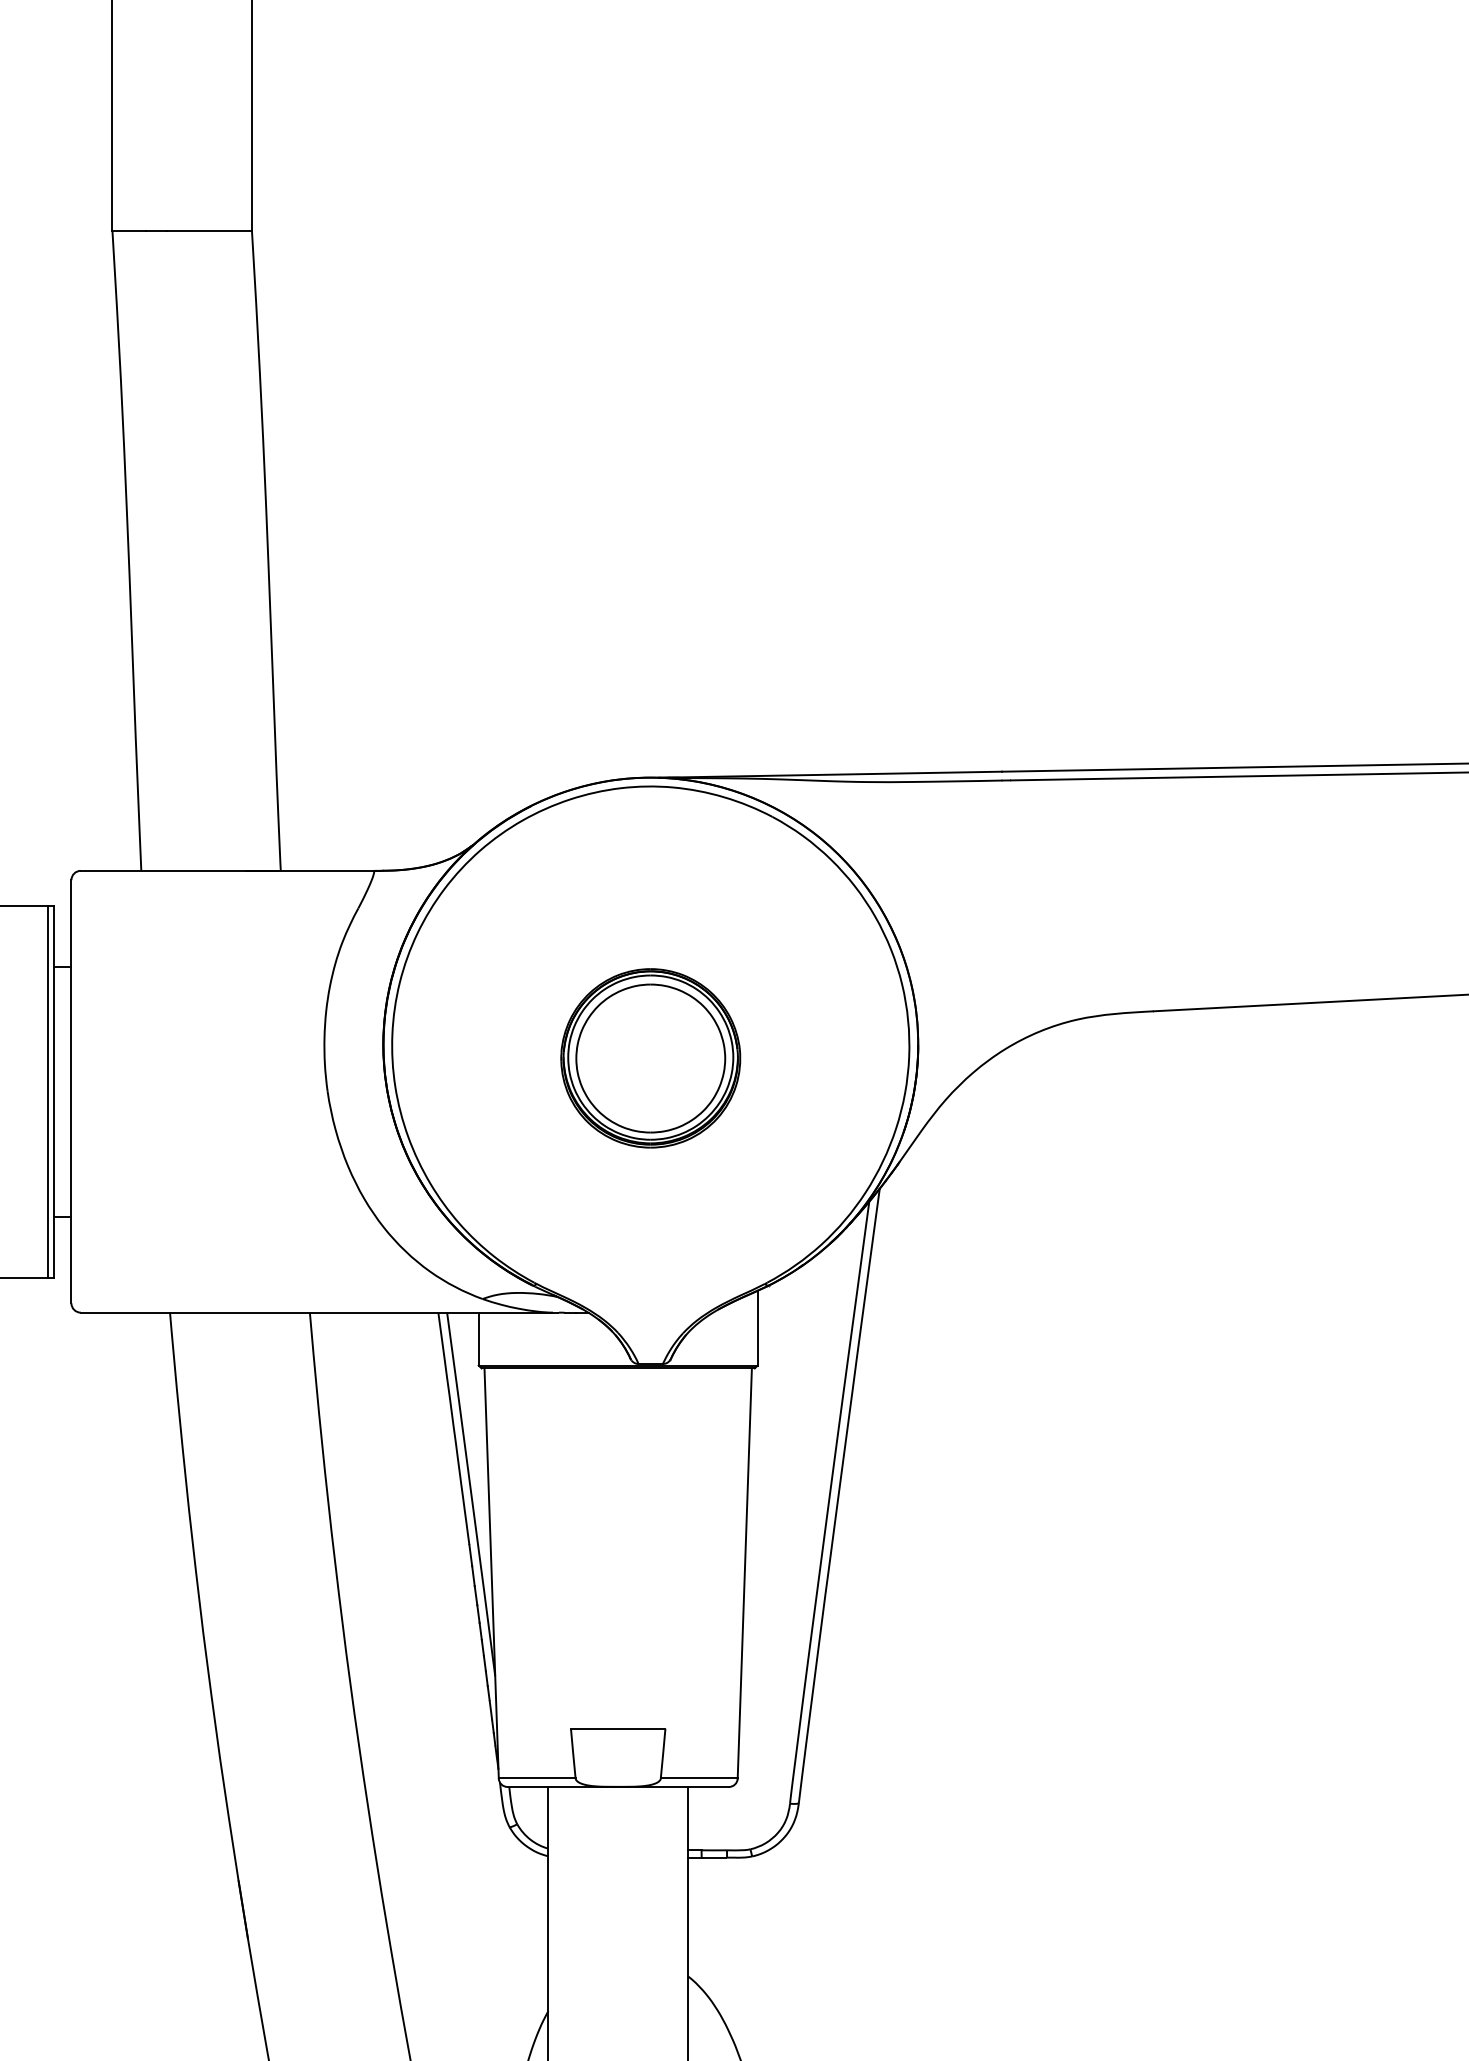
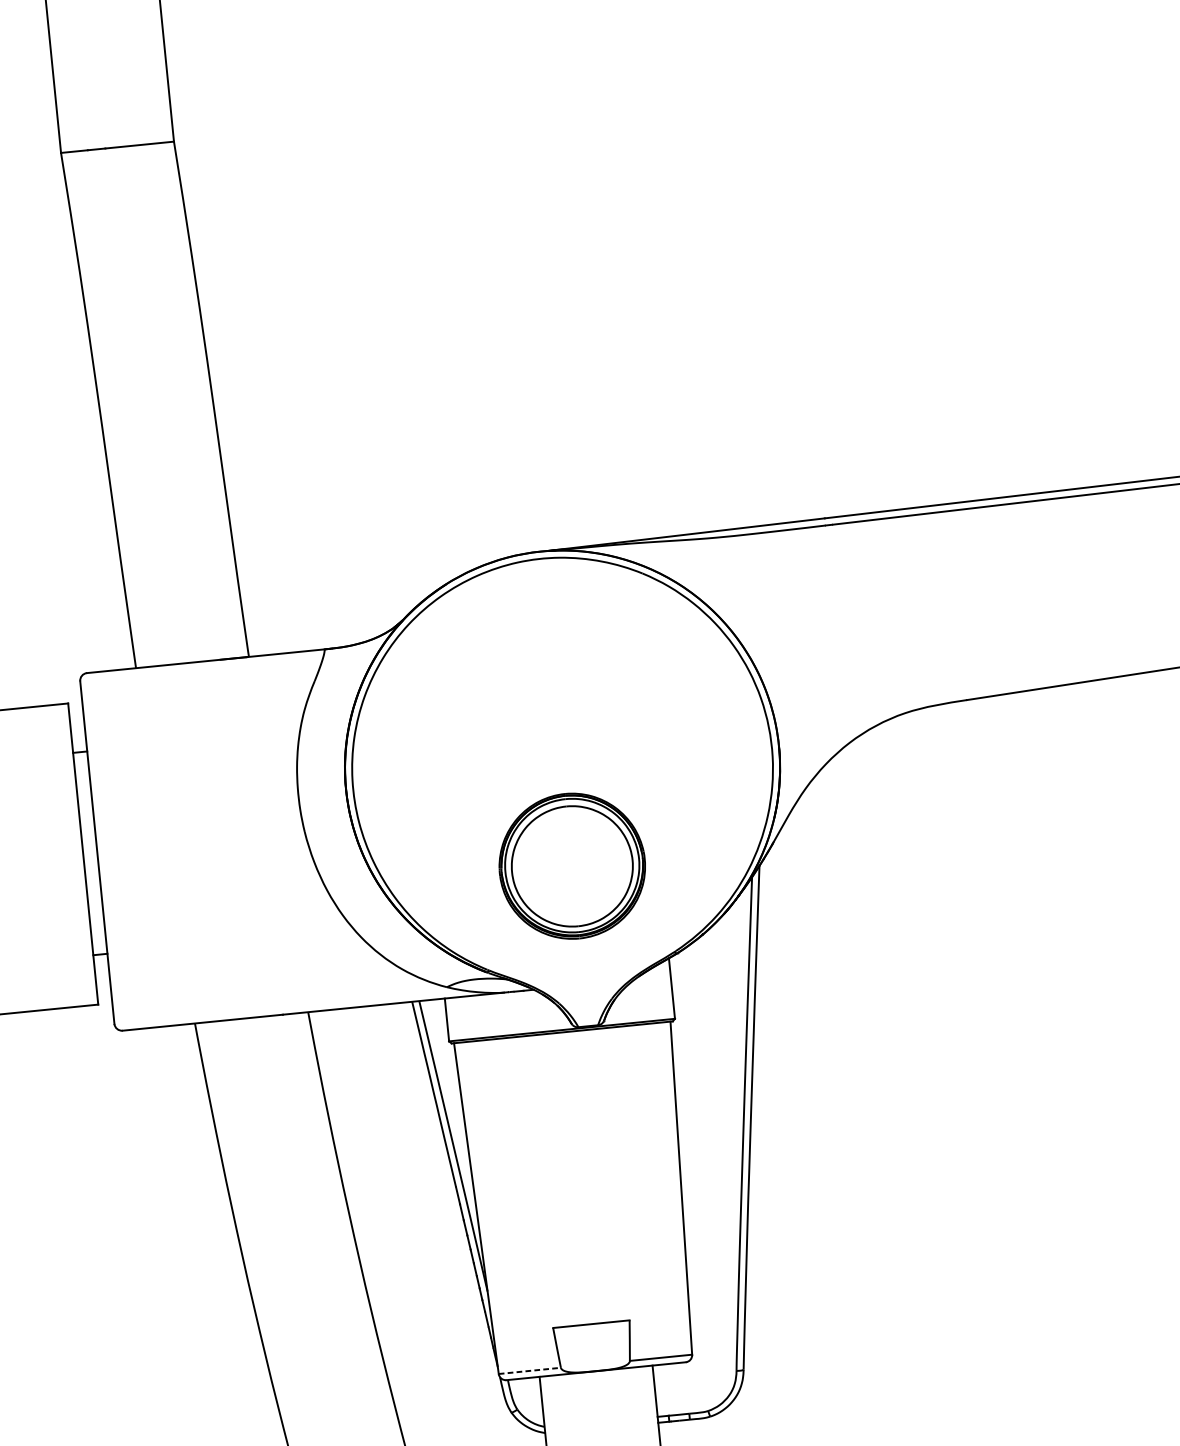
part: (650, 1058) -> (572, 866), moved
line: (48, 1091) -> (78, 854), removed
line: (537, 1778) -> (530, 1370), solid -> dashed

